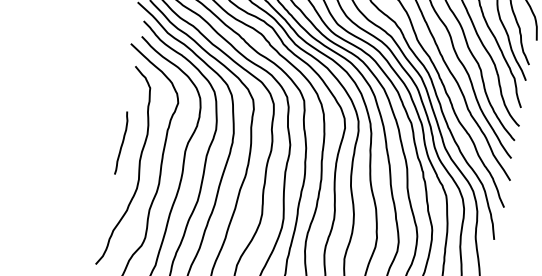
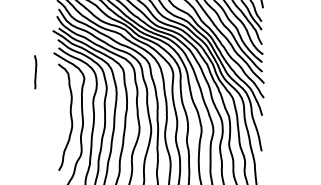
line: (121, 143) -> (35, 72), moved

